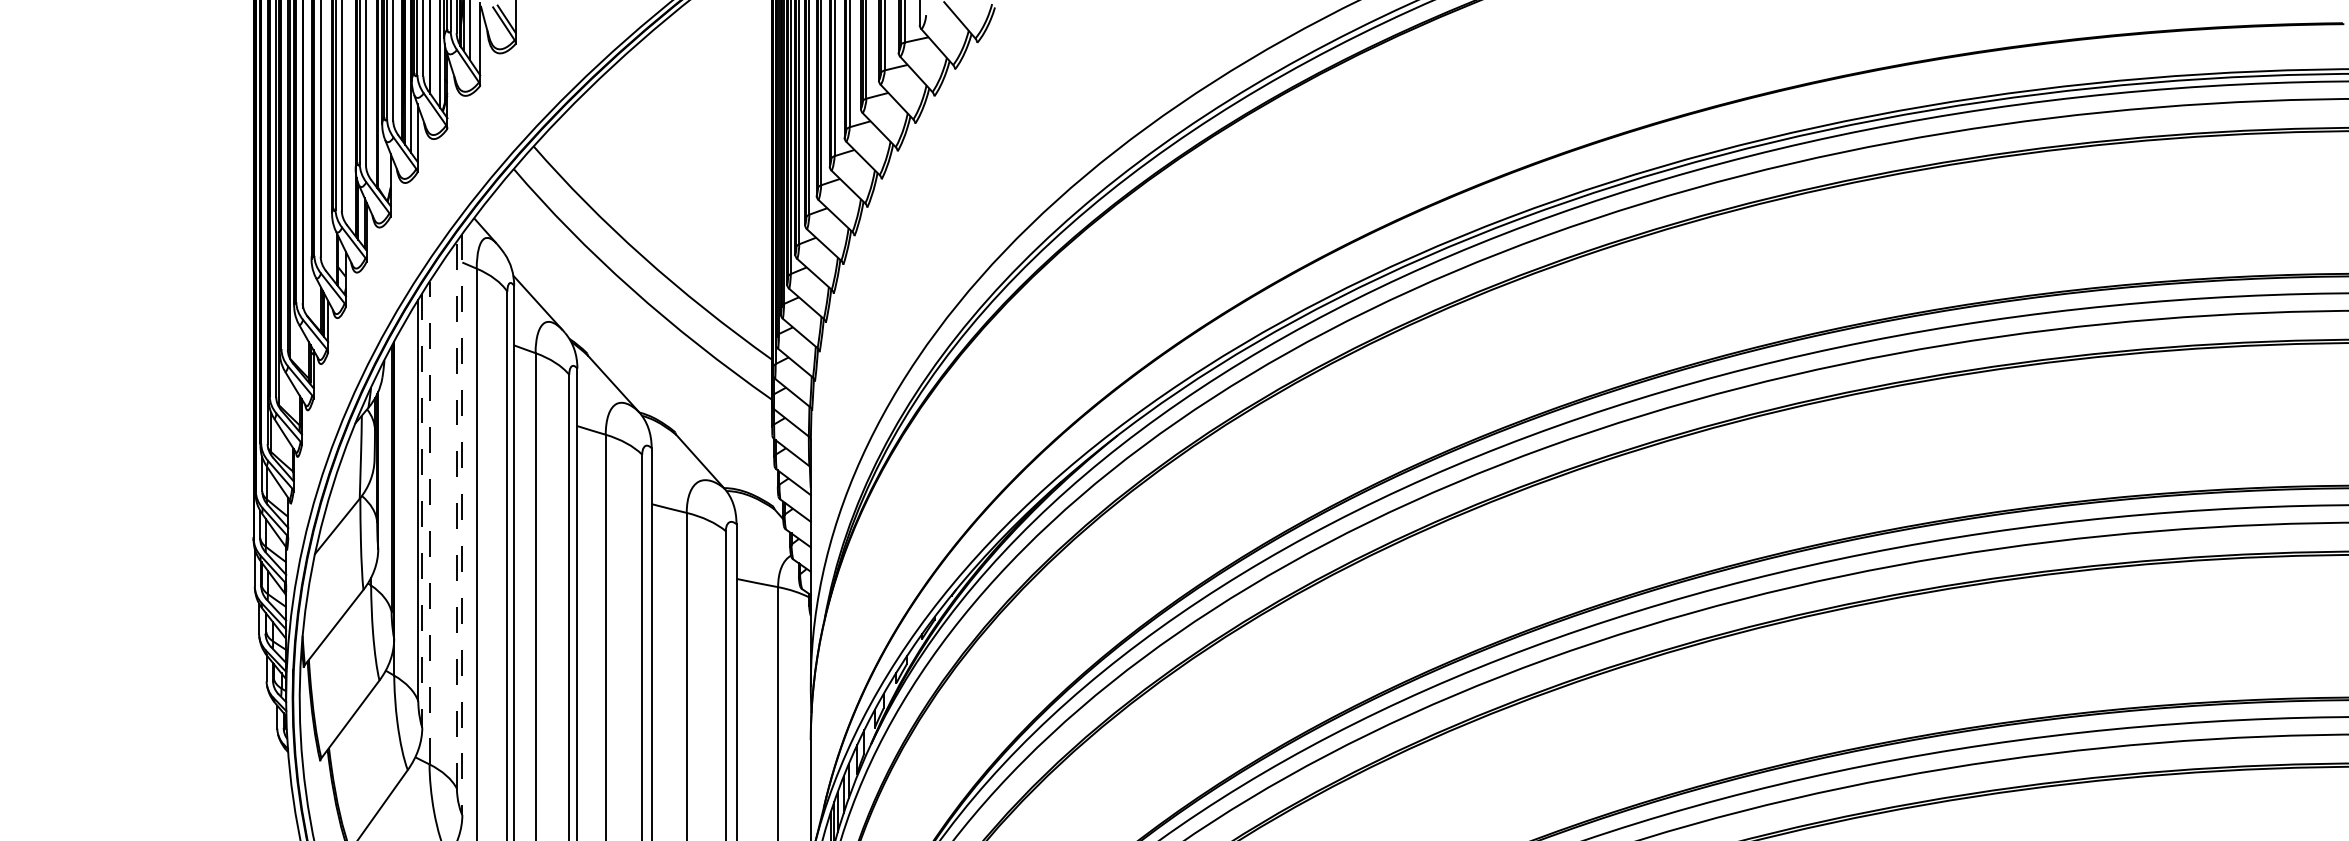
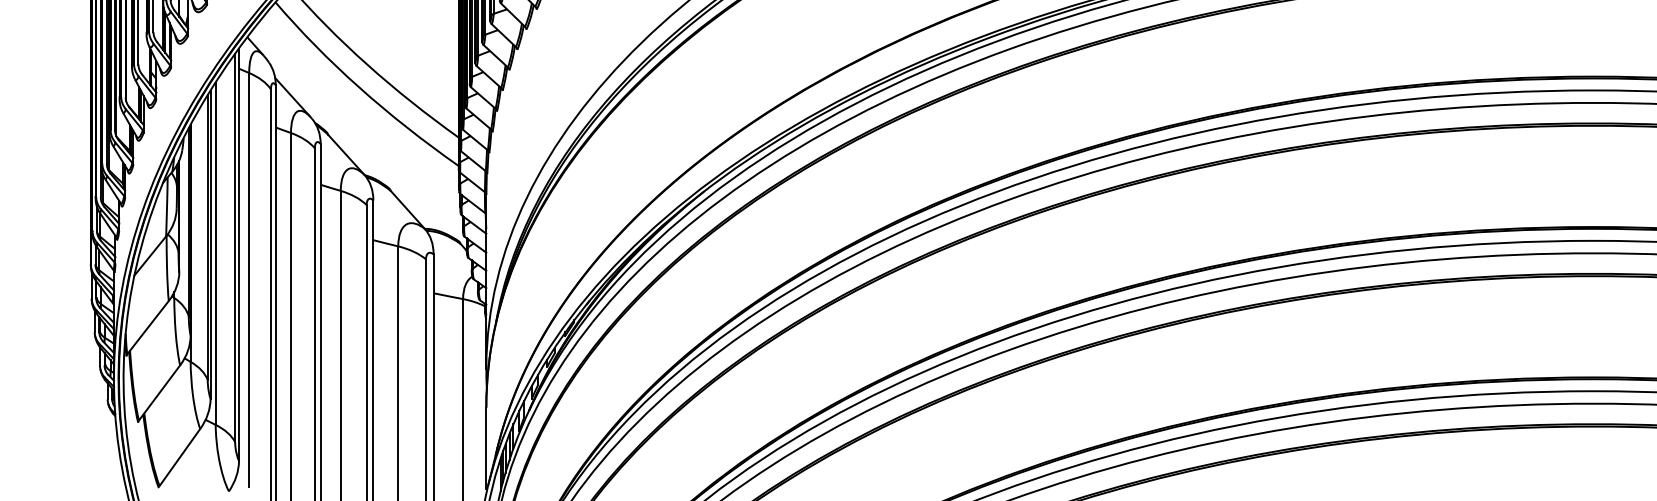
line: (422, 510) -> (210, 244), dashed -> solid
line: (456, 514) -> (234, 247), dashed -> solid
line: (429, 522) -> (215, 253), dashed -> solid
line: (462, 525) -> (239, 255), dashed -> solid

